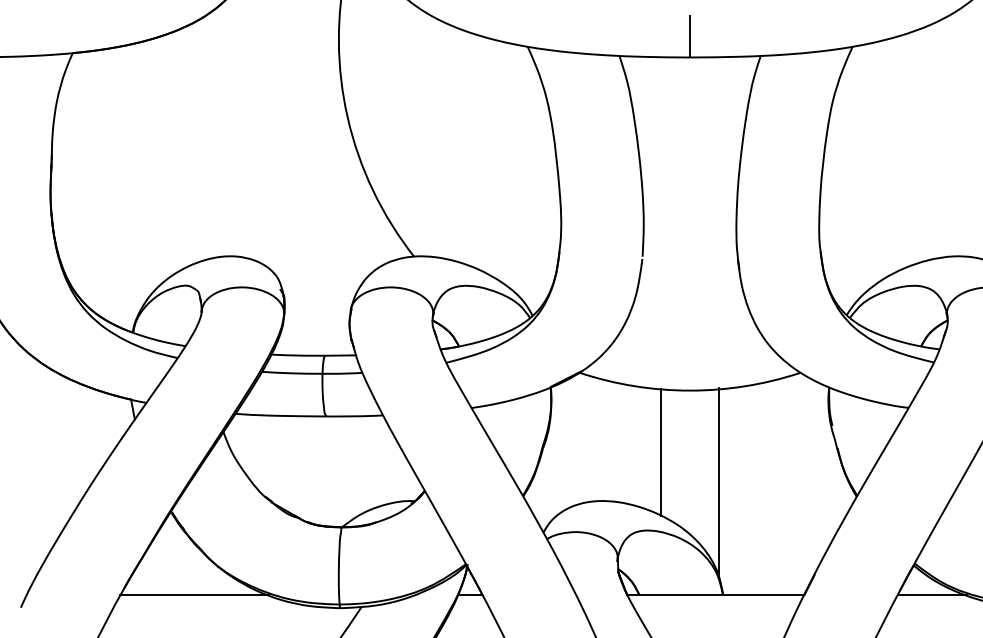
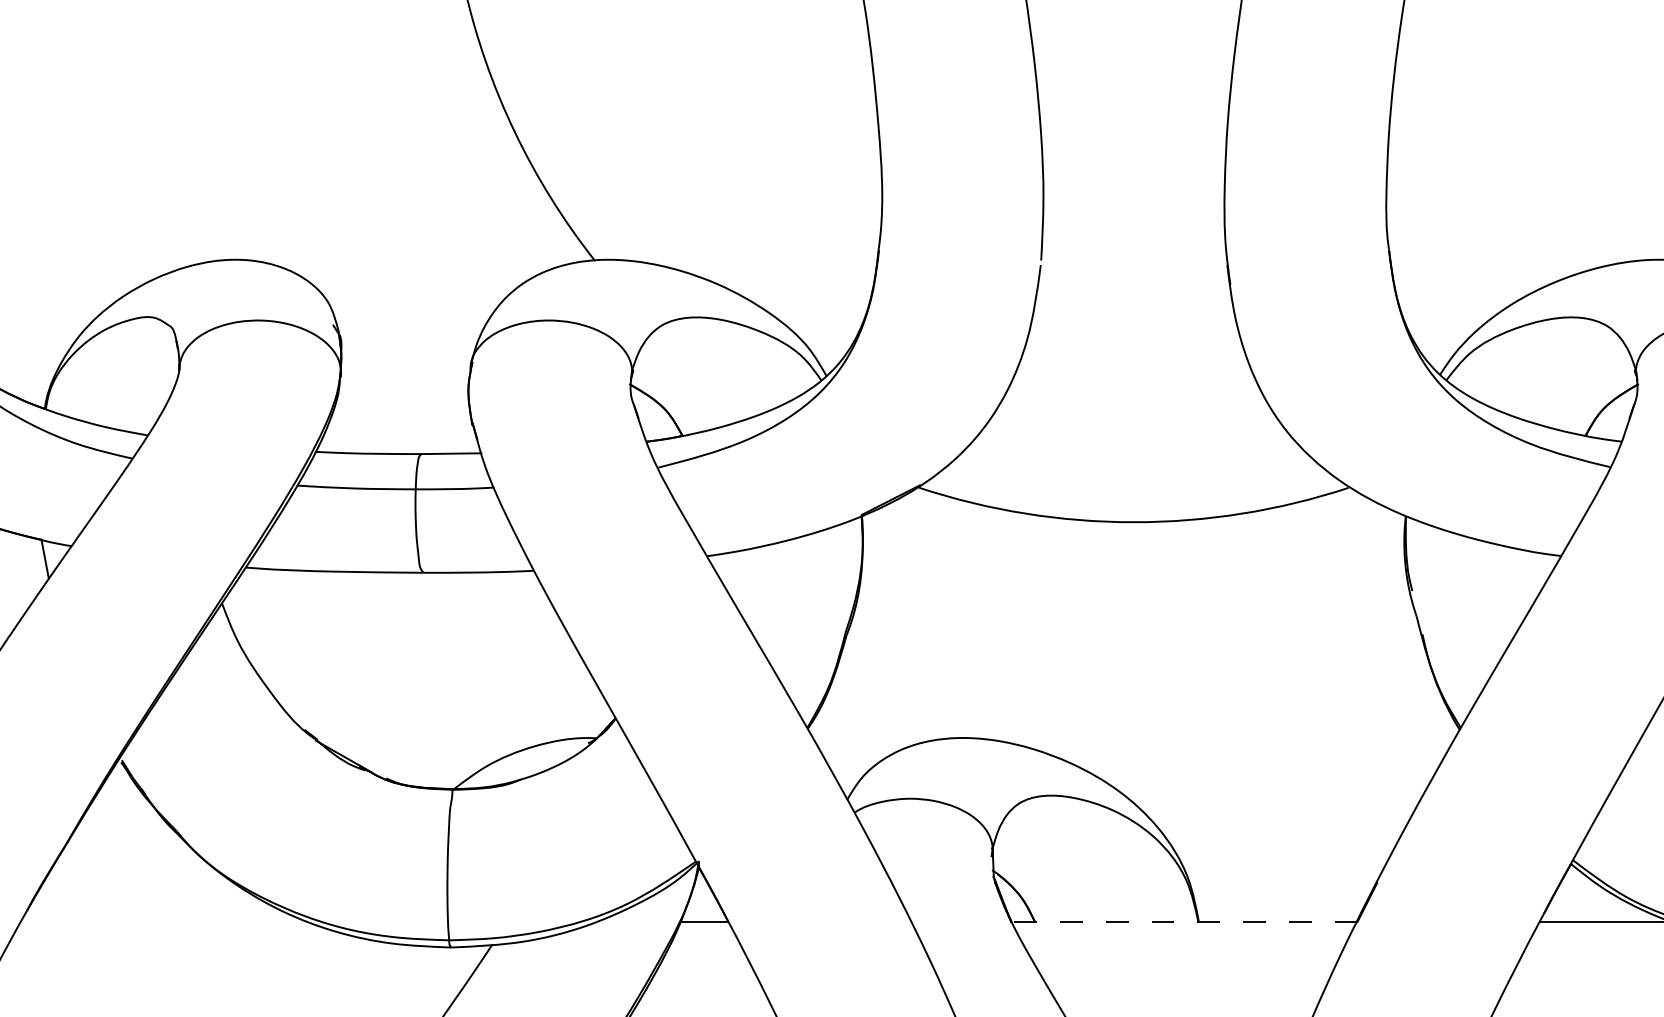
line: (660, 451) -> (1076, 641), removed
line: (719, 483) -> (1191, 703), removed
line: (194, 595) -> (165, 922), removed
line: (715, 595) -> (1183, 922), solid -> dashed

